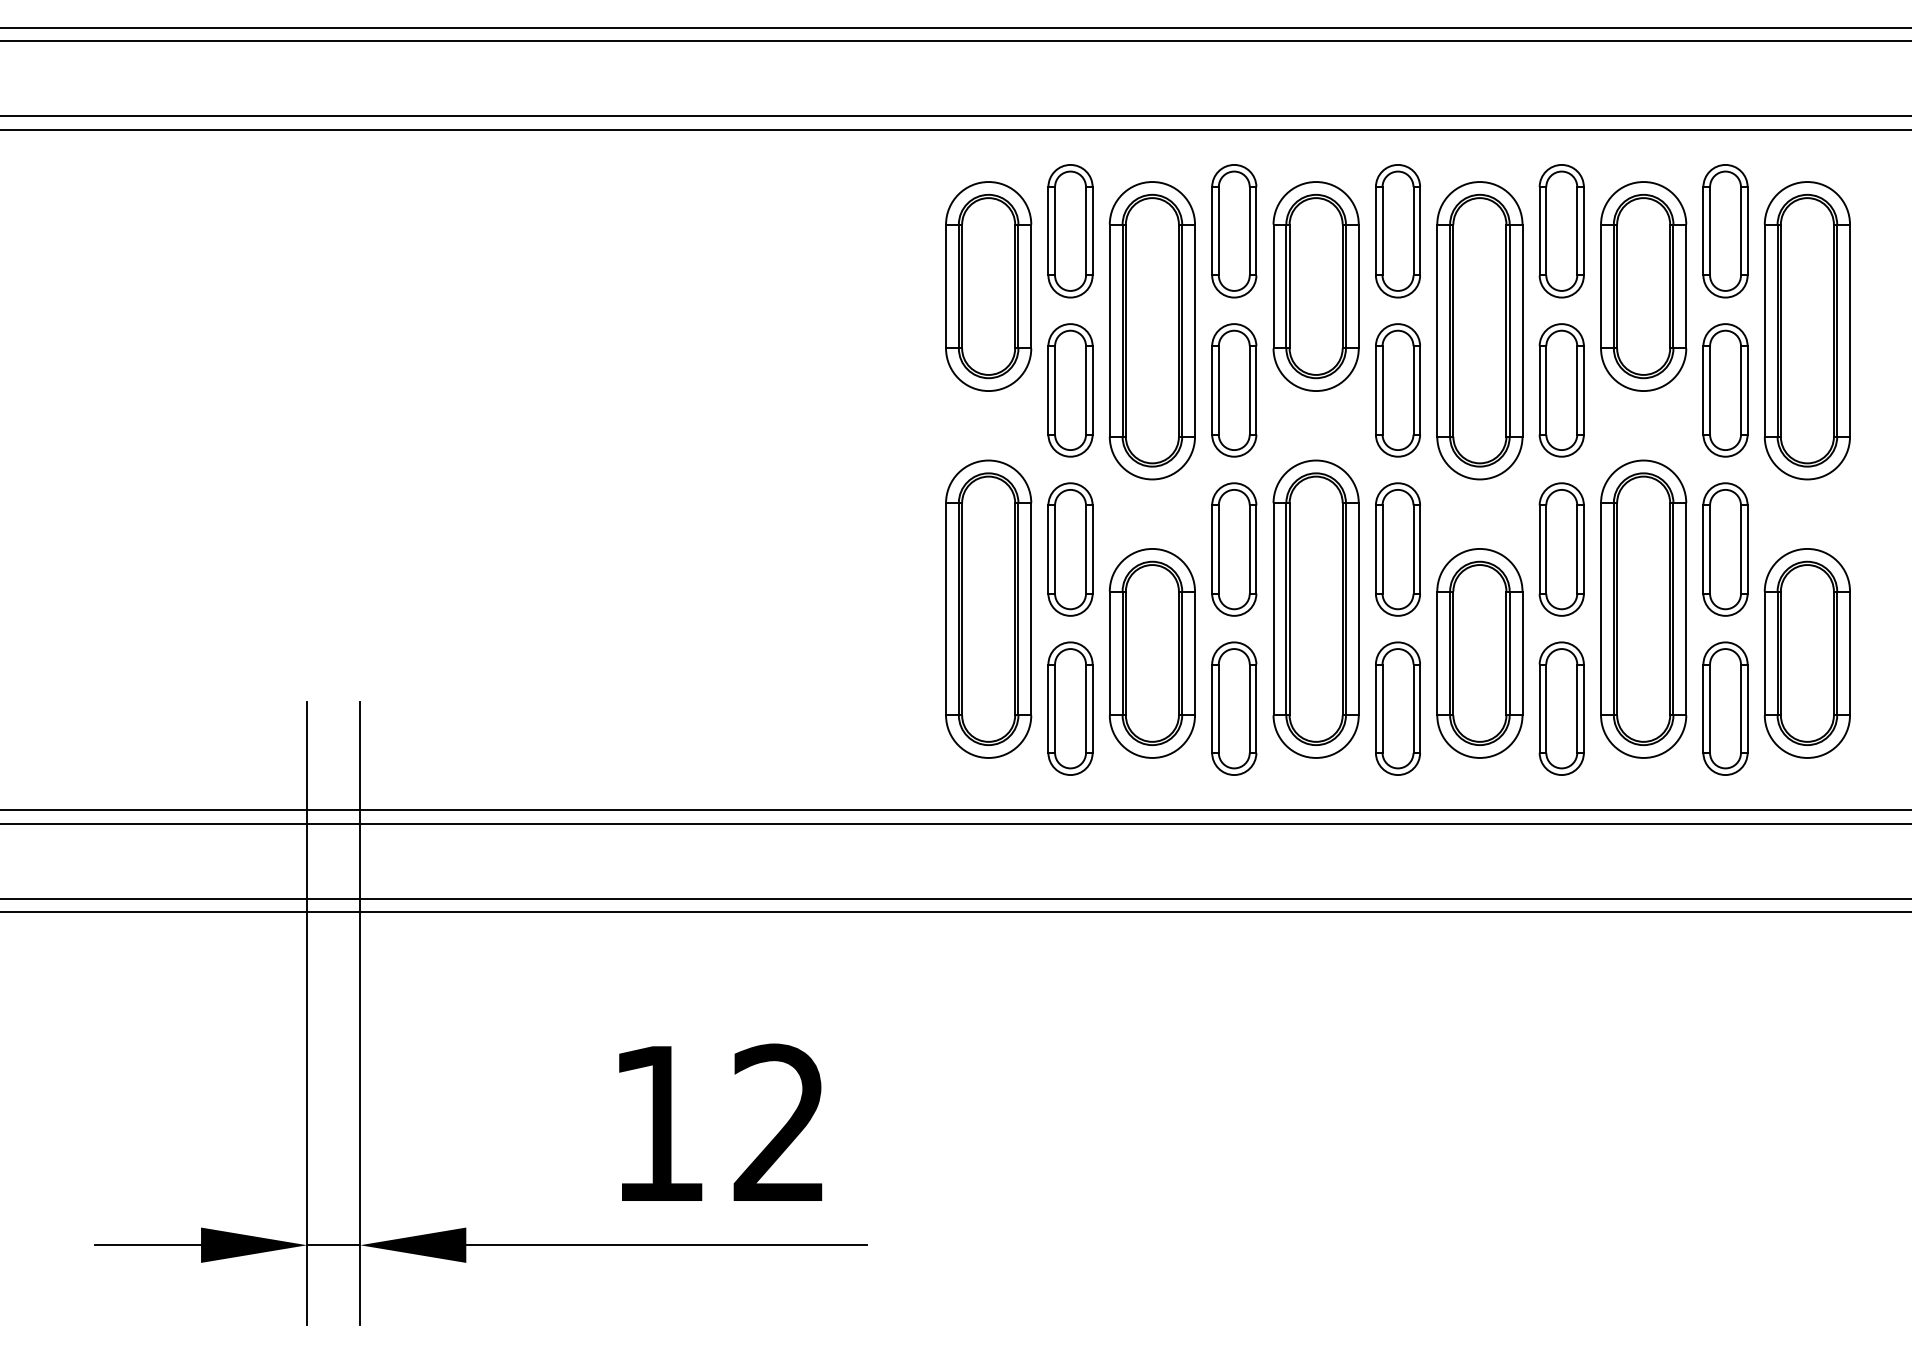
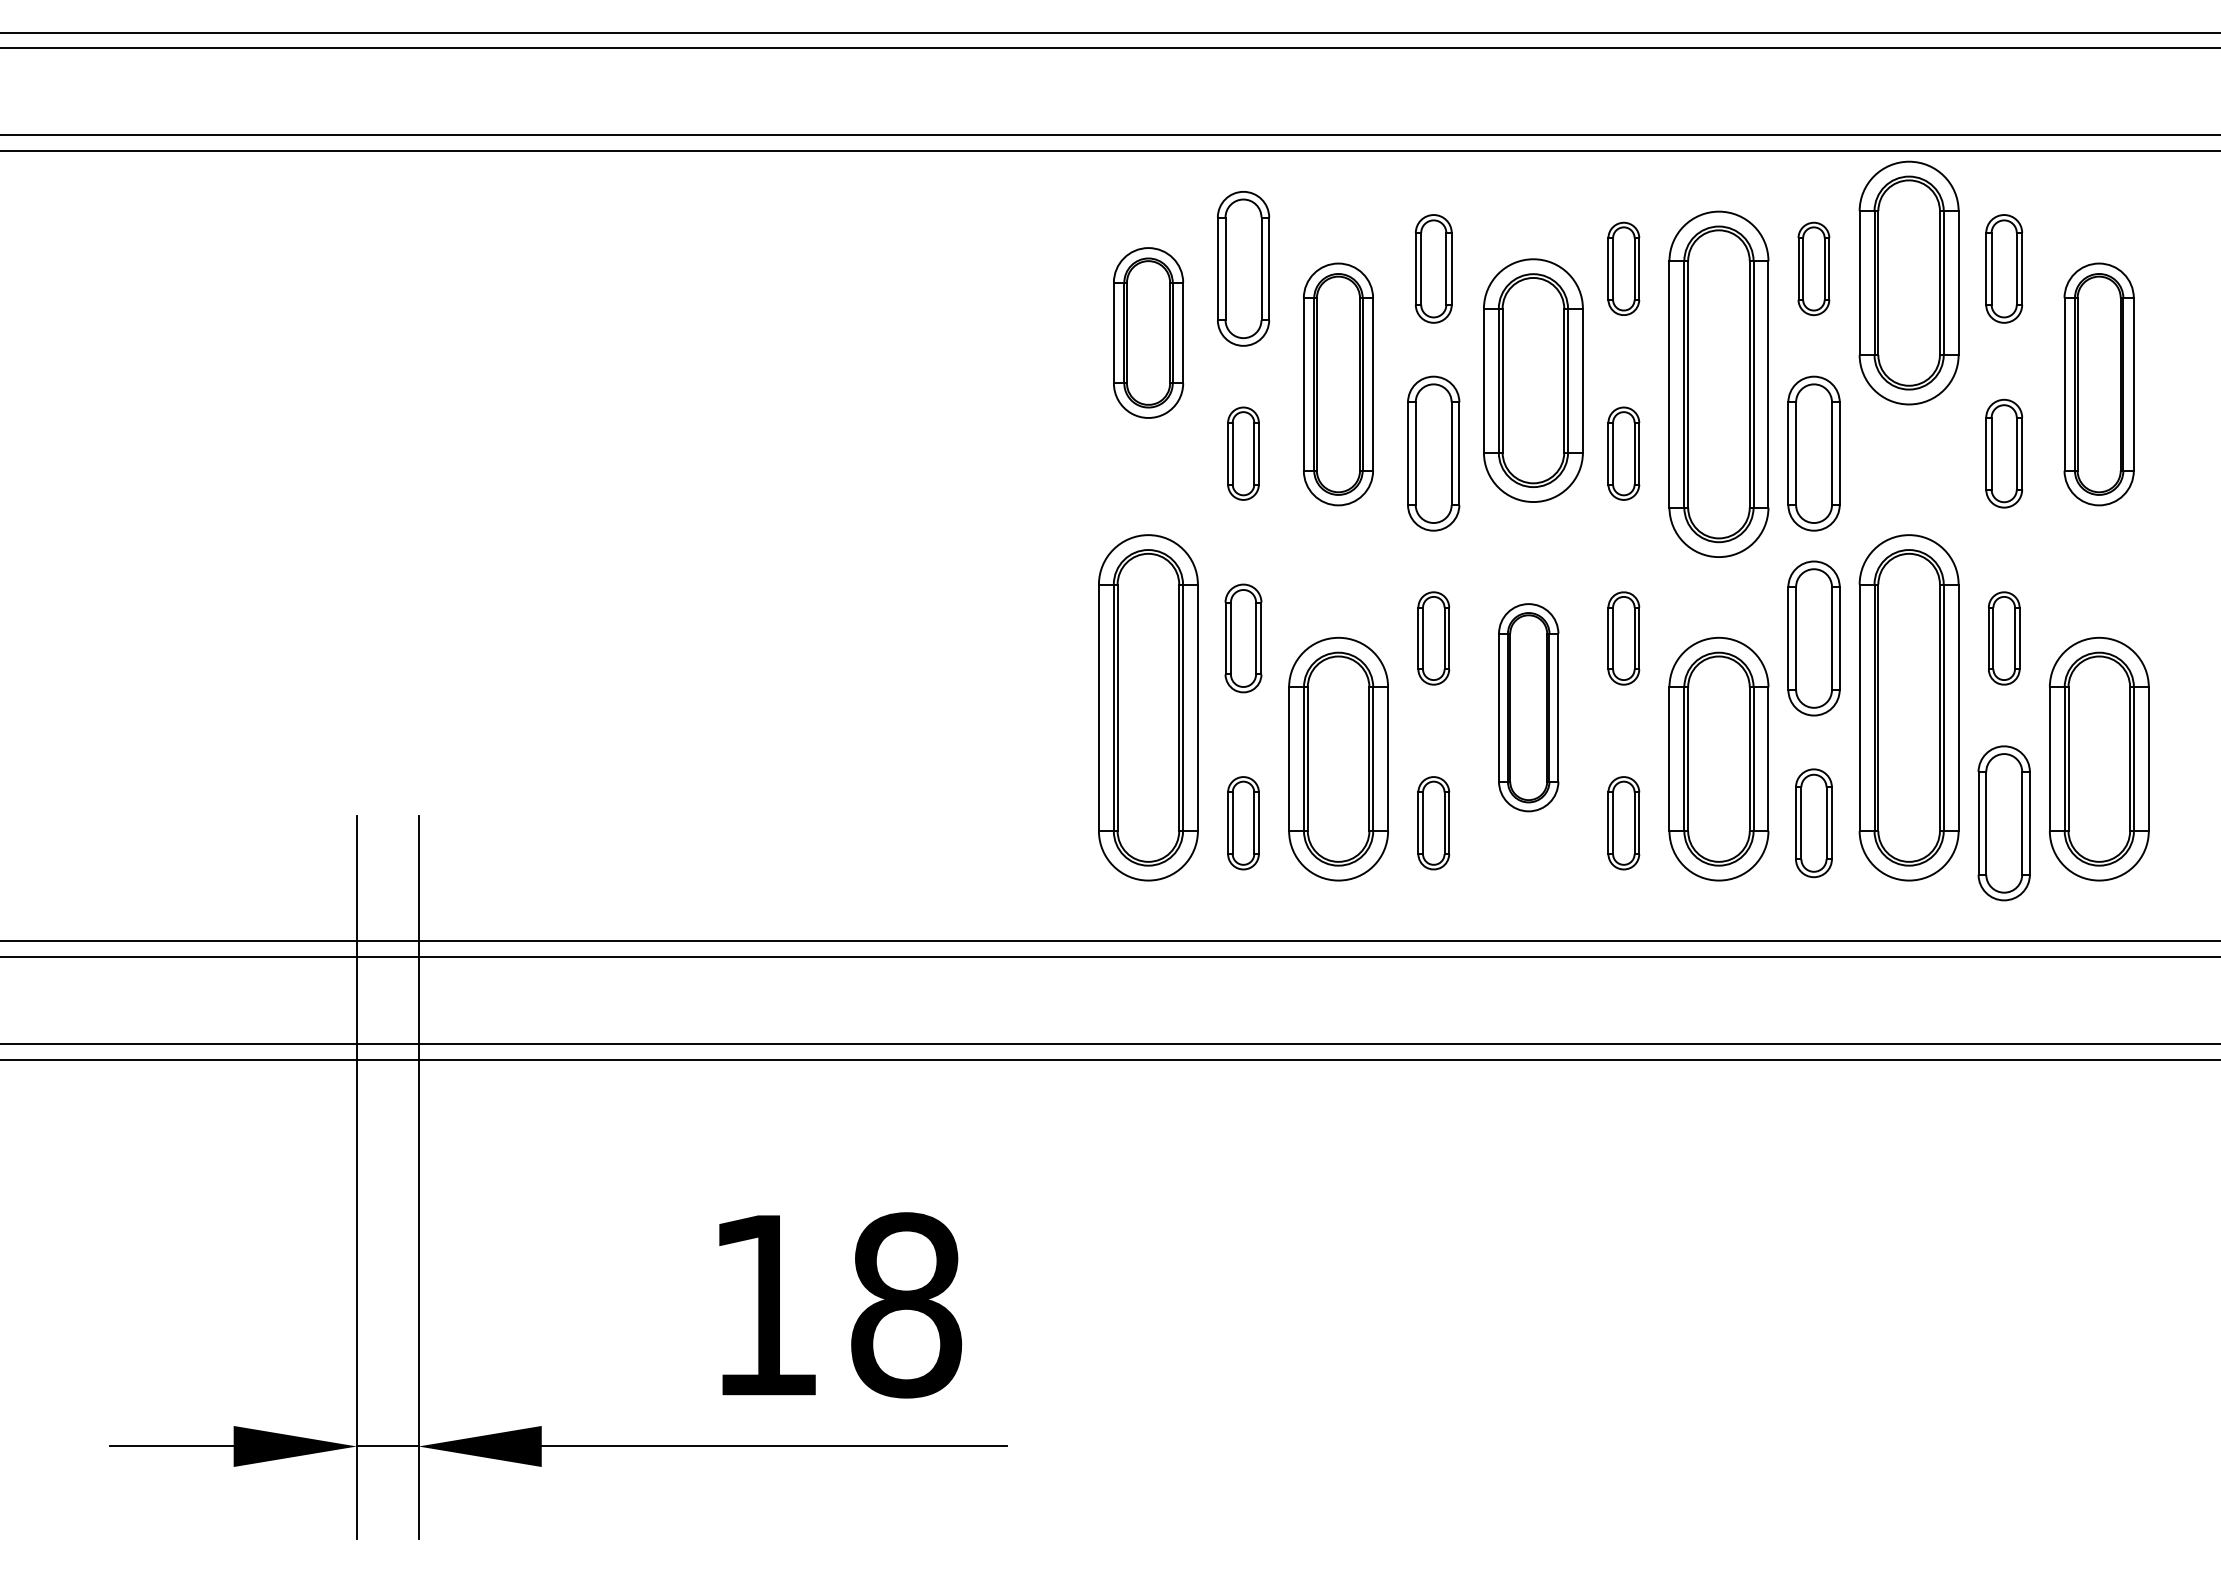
part: (1234, 231) -> (1433, 269), size x0.7
part: (1397, 231) -> (1623, 269), size x0.6
part: (1561, 231) -> (1813, 269), size x0.6
part: (1725, 231) -> (2004, 269), size x0.7
part: (988, 286) -> (1148, 333), size x0.7
part: (1315, 286) -> (1532, 380), moved
part: (1643, 286) -> (1908, 283), moved
part: (1151, 330) -> (1337, 384), size x0.7
part: (1806, 330) -> (2098, 384), size x0.7
part: (1070, 390) -> (1243, 453), size x0.6
part: (1397, 390) -> (1623, 453), size x0.6
part: (1725, 390) -> (2004, 453), size x0.7
part: (1070, 549) -> (1243, 638), size x0.7
part: (1234, 549) -> (1433, 638), size x0.6
part: (1397, 549) -> (1623, 638), size x0.6
part: (1725, 549) -> (2004, 638), size x0.6
part: (1315, 608) -> (1528, 706), size x0.6
part: (1070, 708) -> (1243, 823), size x0.6
part: (1234, 708) -> (1433, 823), size x0.6
part: (1397, 708) -> (1623, 823), size x0.6
part: (1561, 708) -> (1813, 823), size x0.7
text: (780, 1123) -> (906, 1305), 12 -> 18

